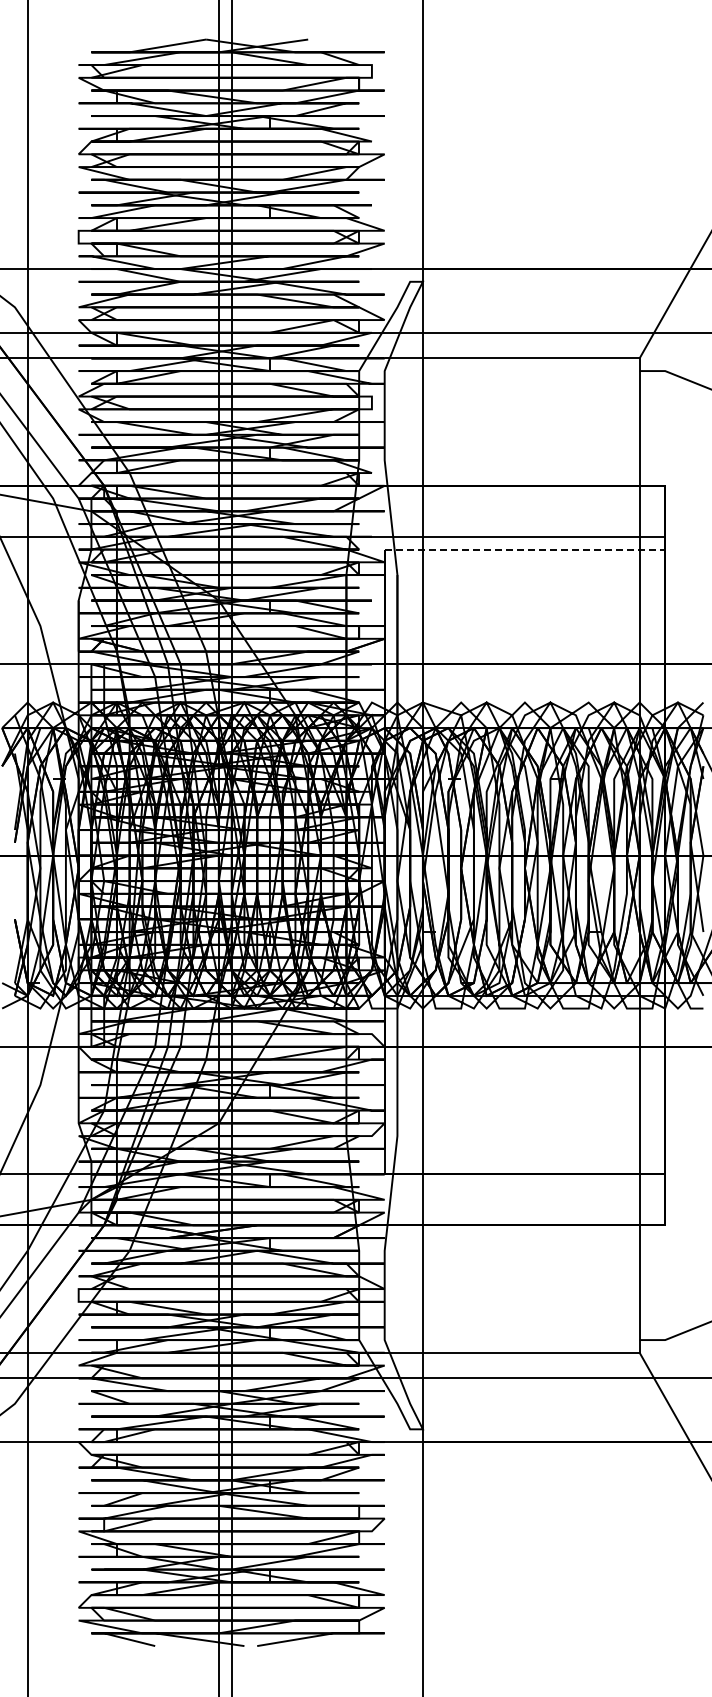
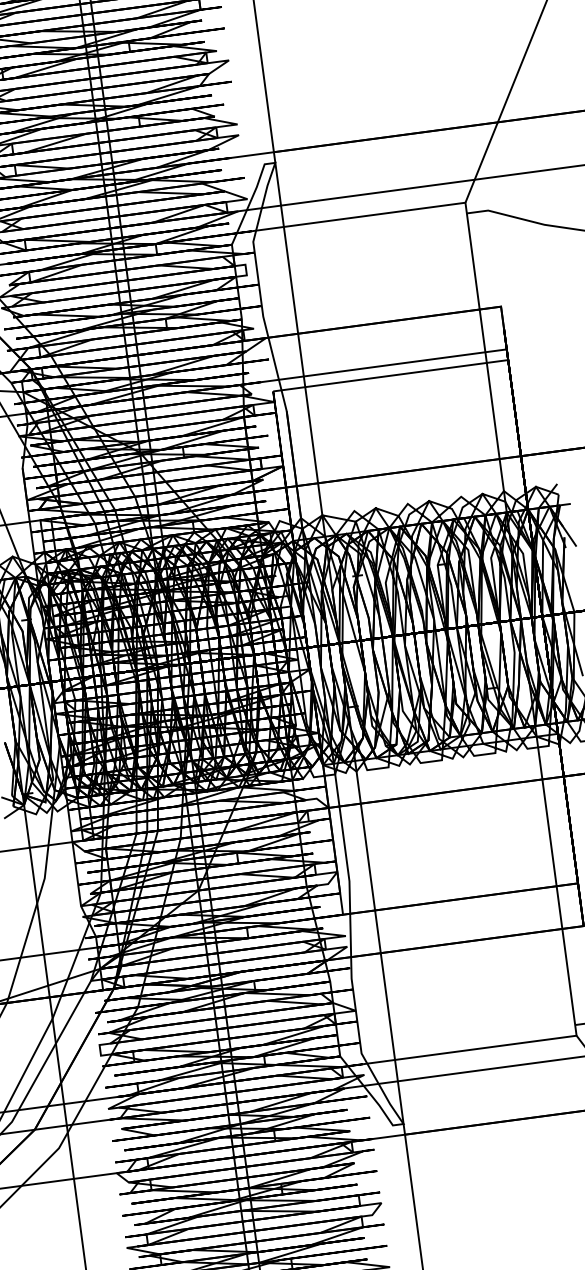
line: (525, 549) -> (391, 375), dashed -> solid

